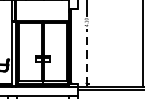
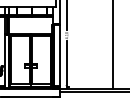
line: (78, 46) -> (60, 55), added
line: (86, 56) -> (66, 63), dashed -> solid

